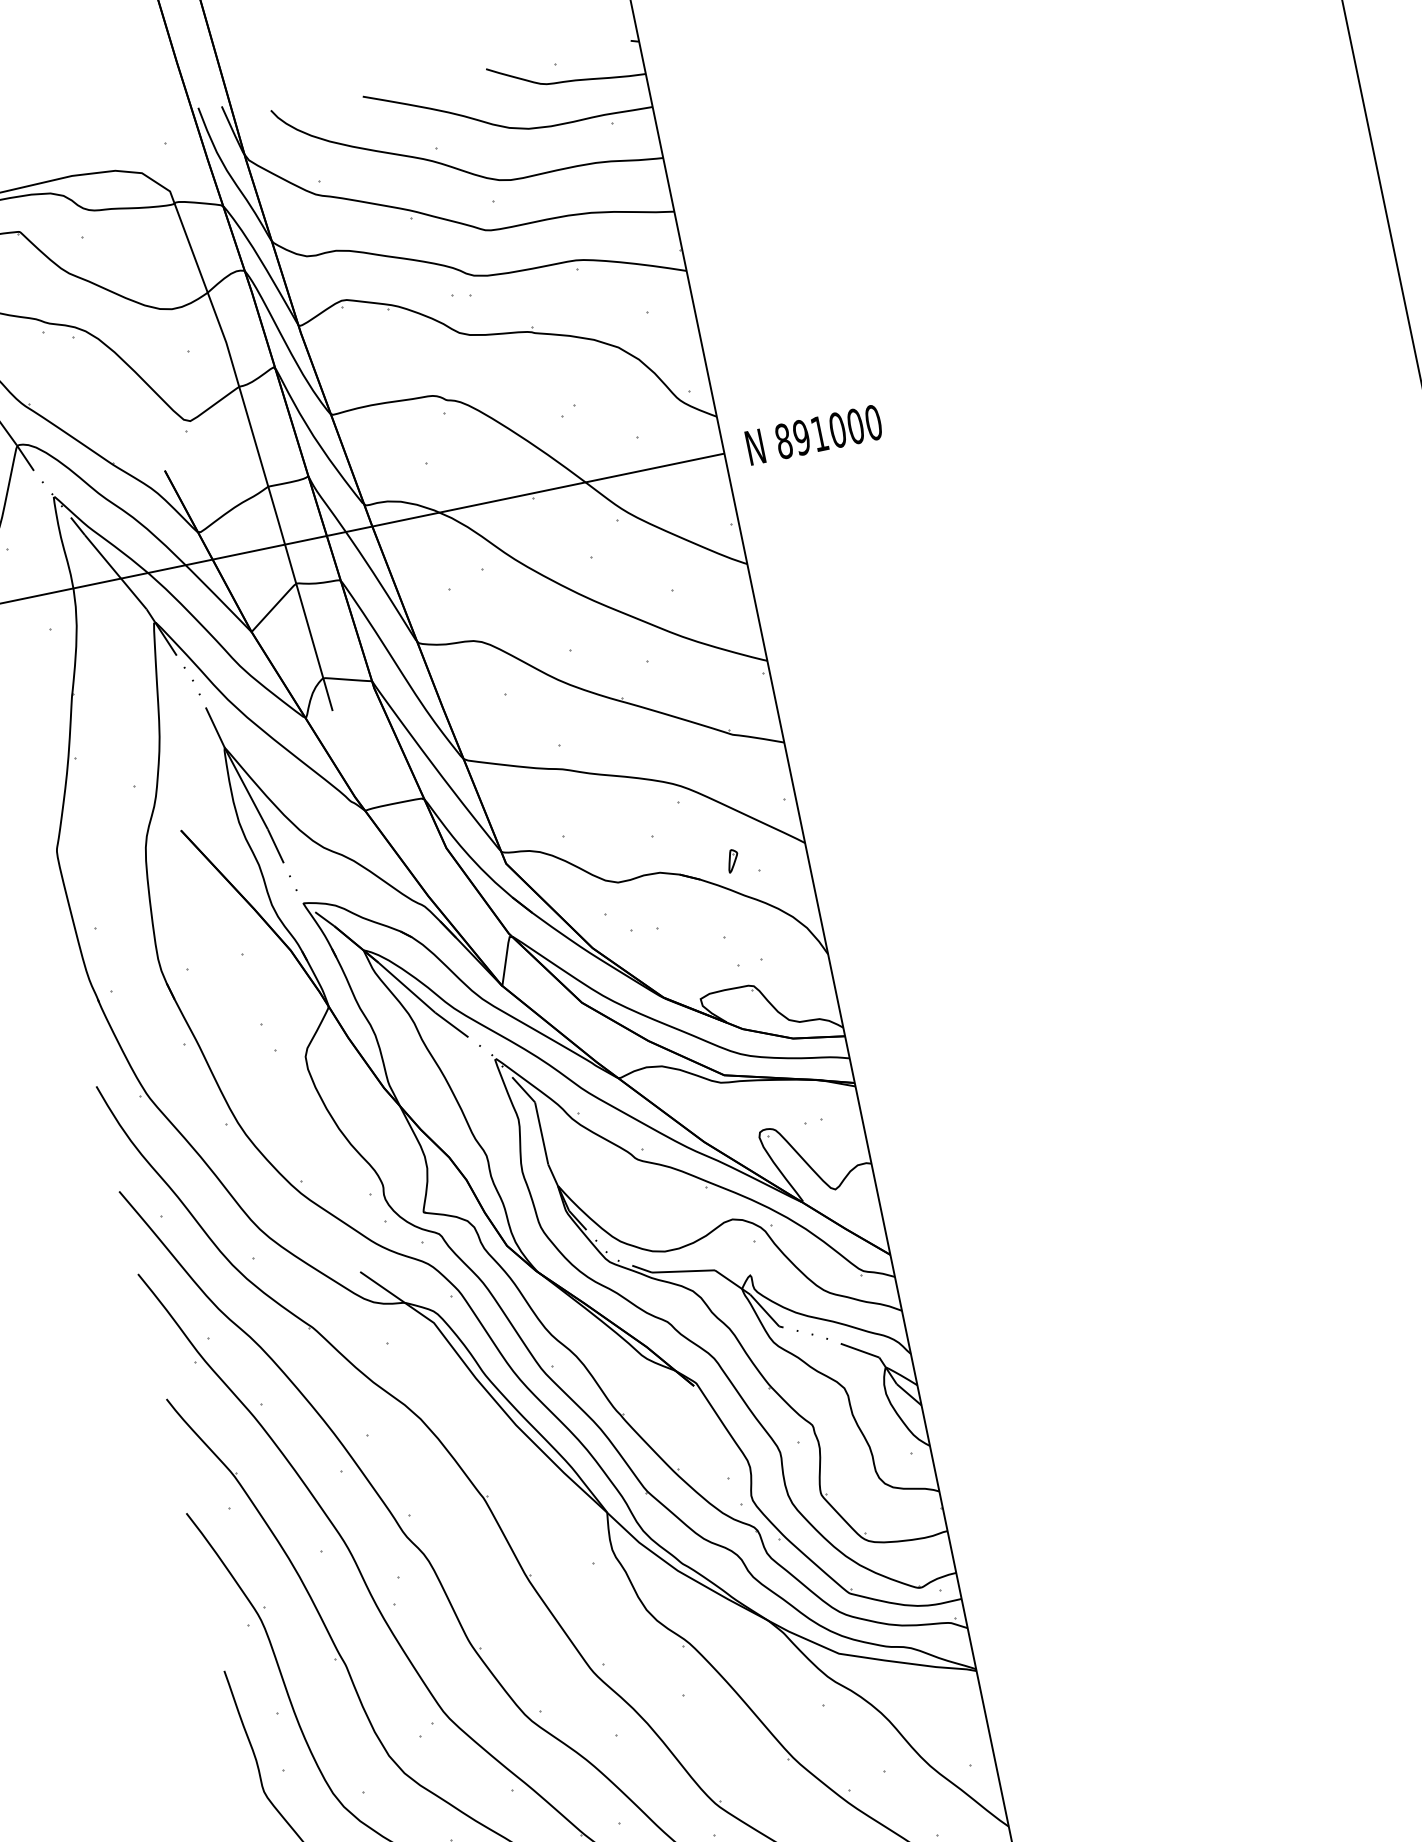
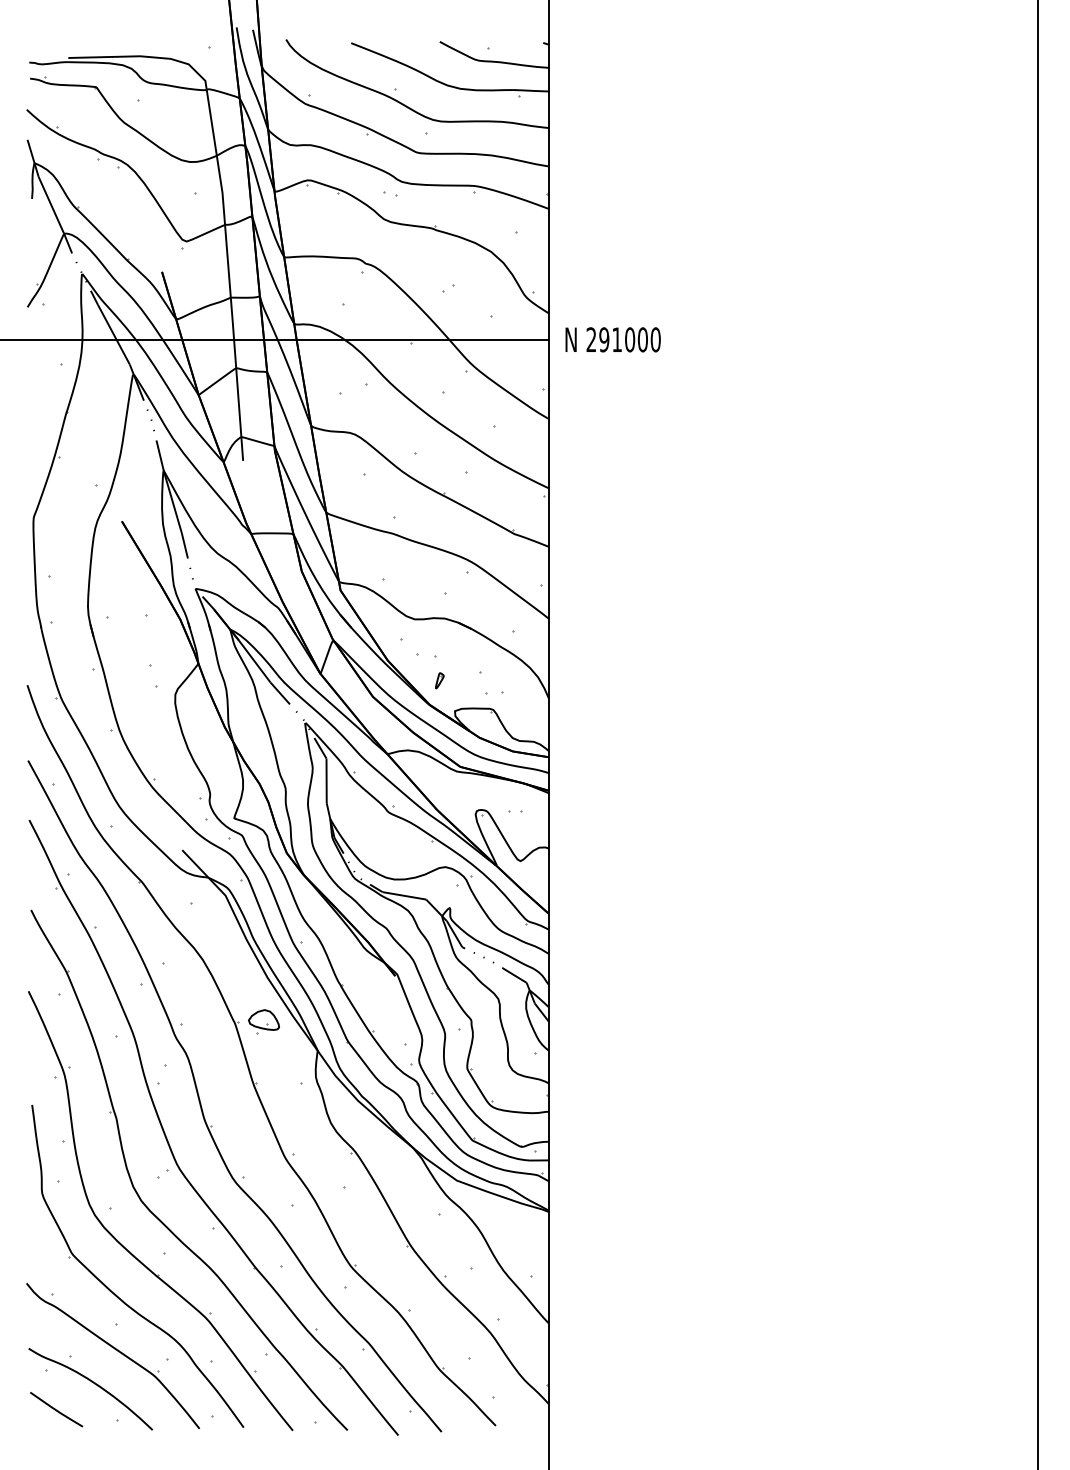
text: (783, 440) -> (591, 339), 891000 -> 291000
part: (732, 860) -> (439, 680), moved
part: (523, 1487) -> (263, 1021), added

